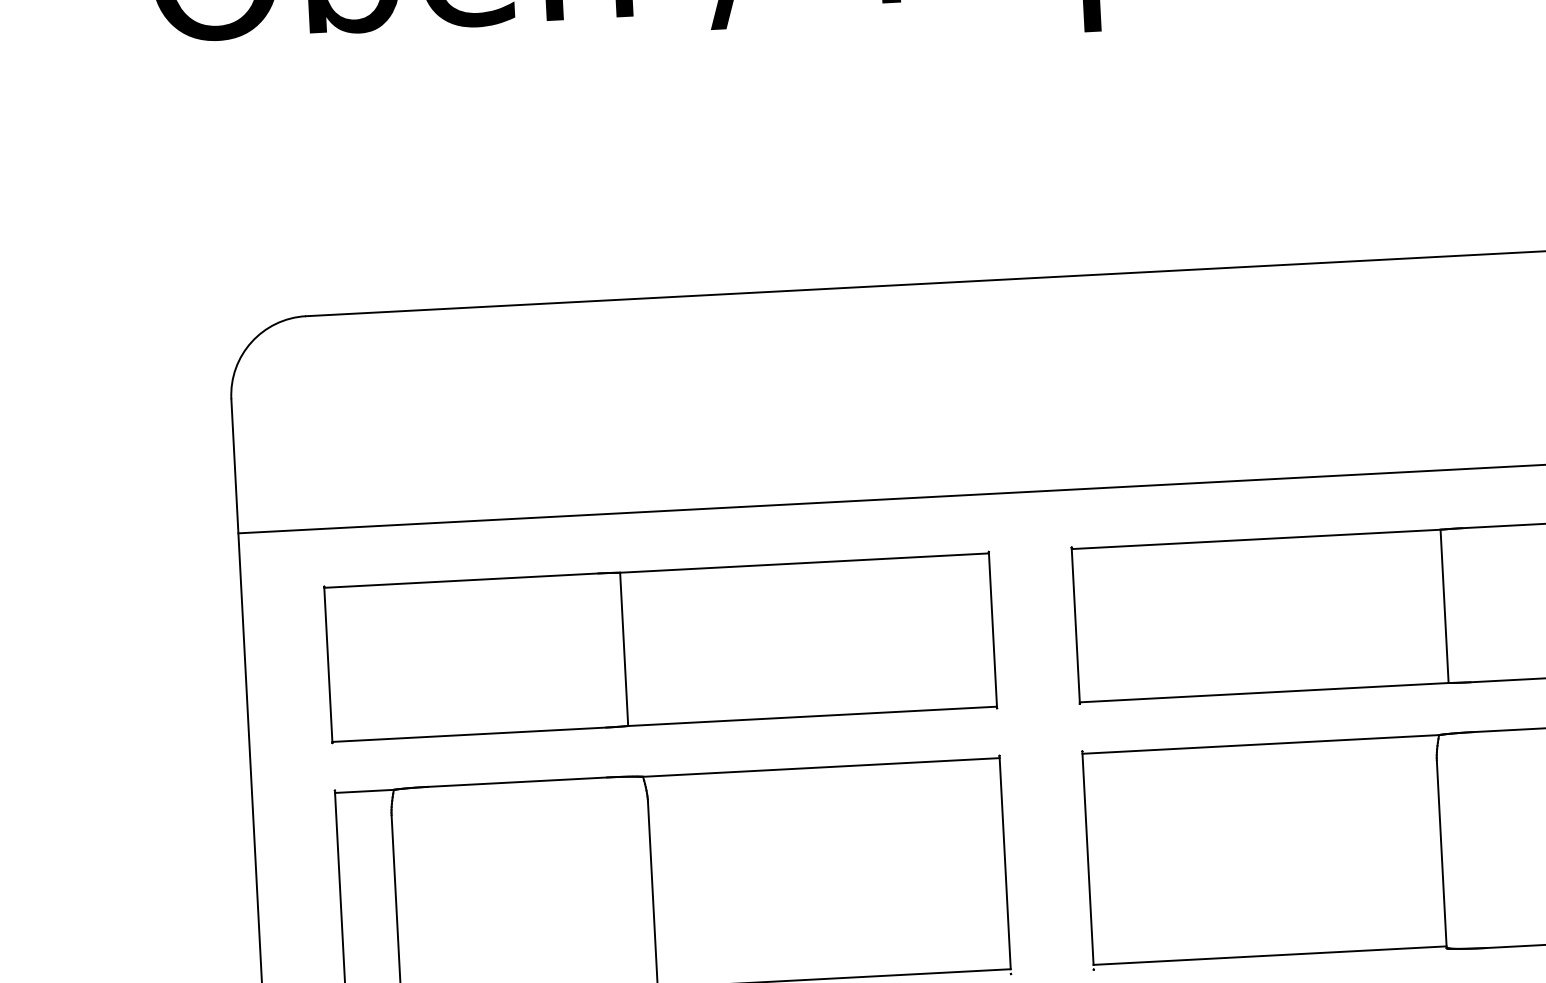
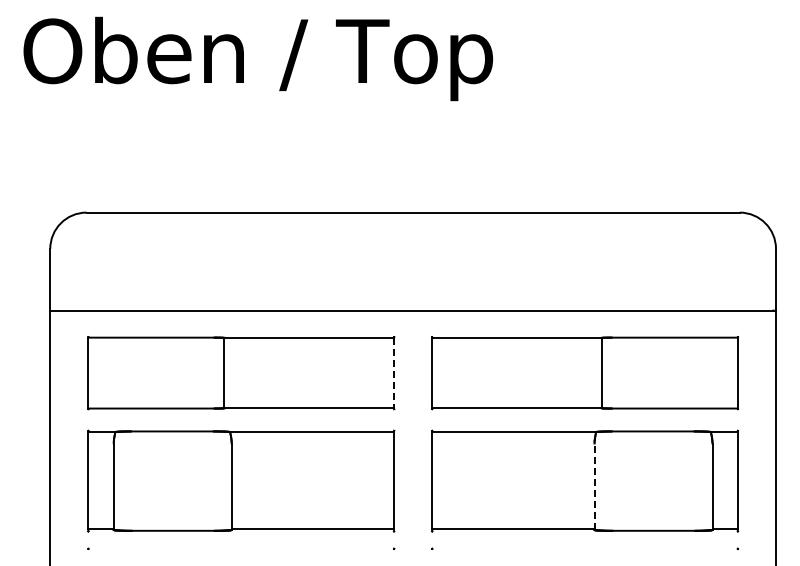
line: (993, 630) -> (394, 373), solid -> dashed
line: (1441, 853) -> (594, 486), solid -> dashed

